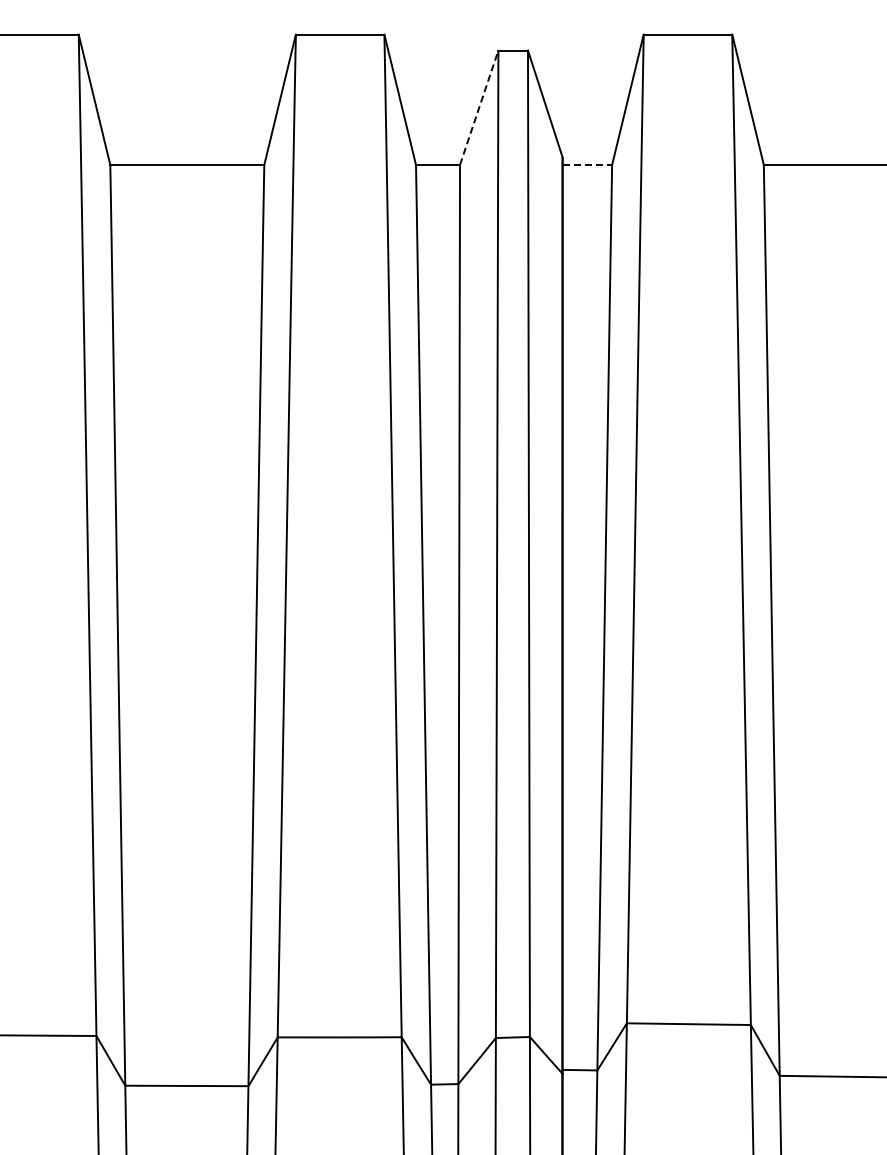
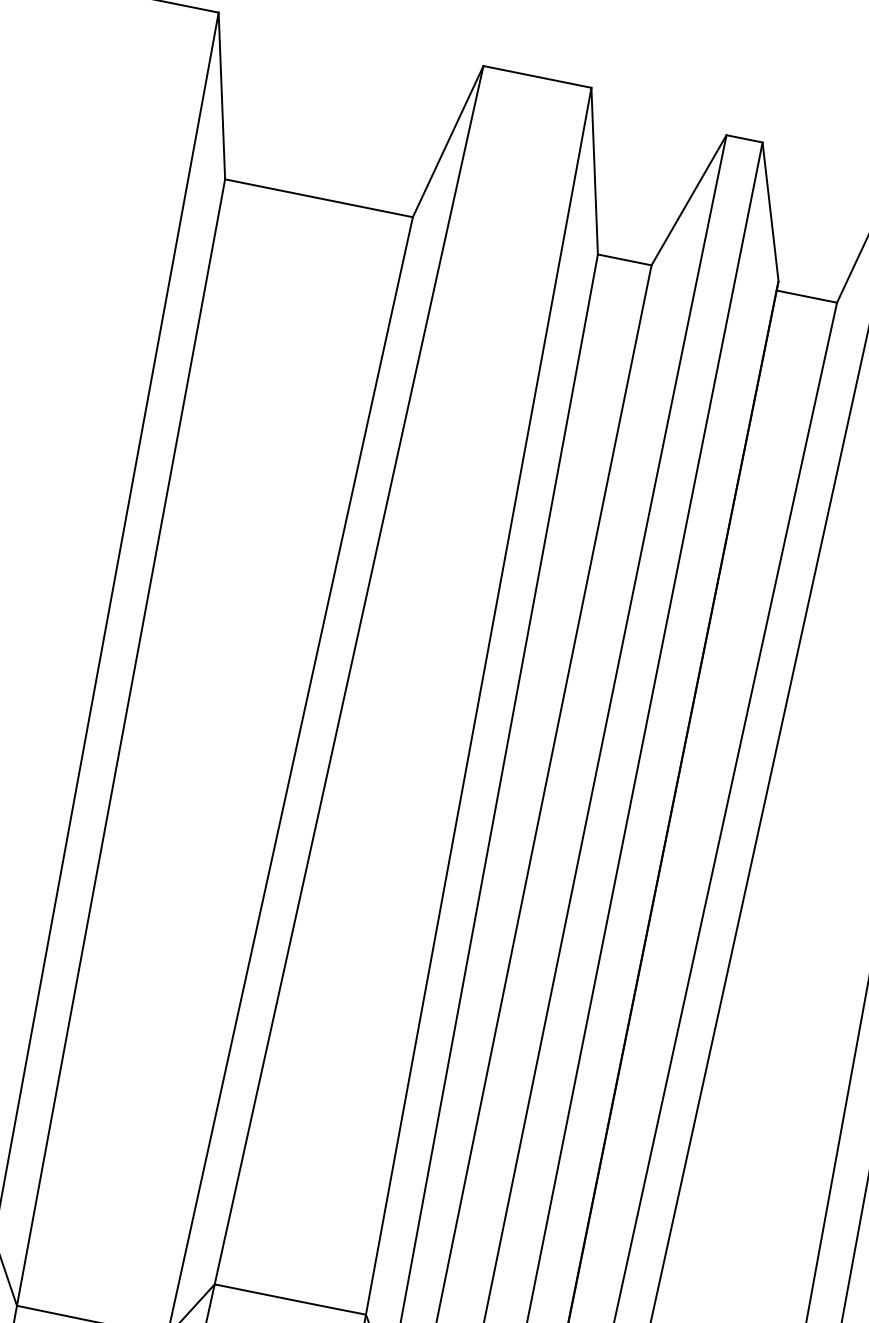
line: (479, 107) -> (689, 200), dashed -> solid
line: (587, 164) -> (807, 296), dashed -> solid

